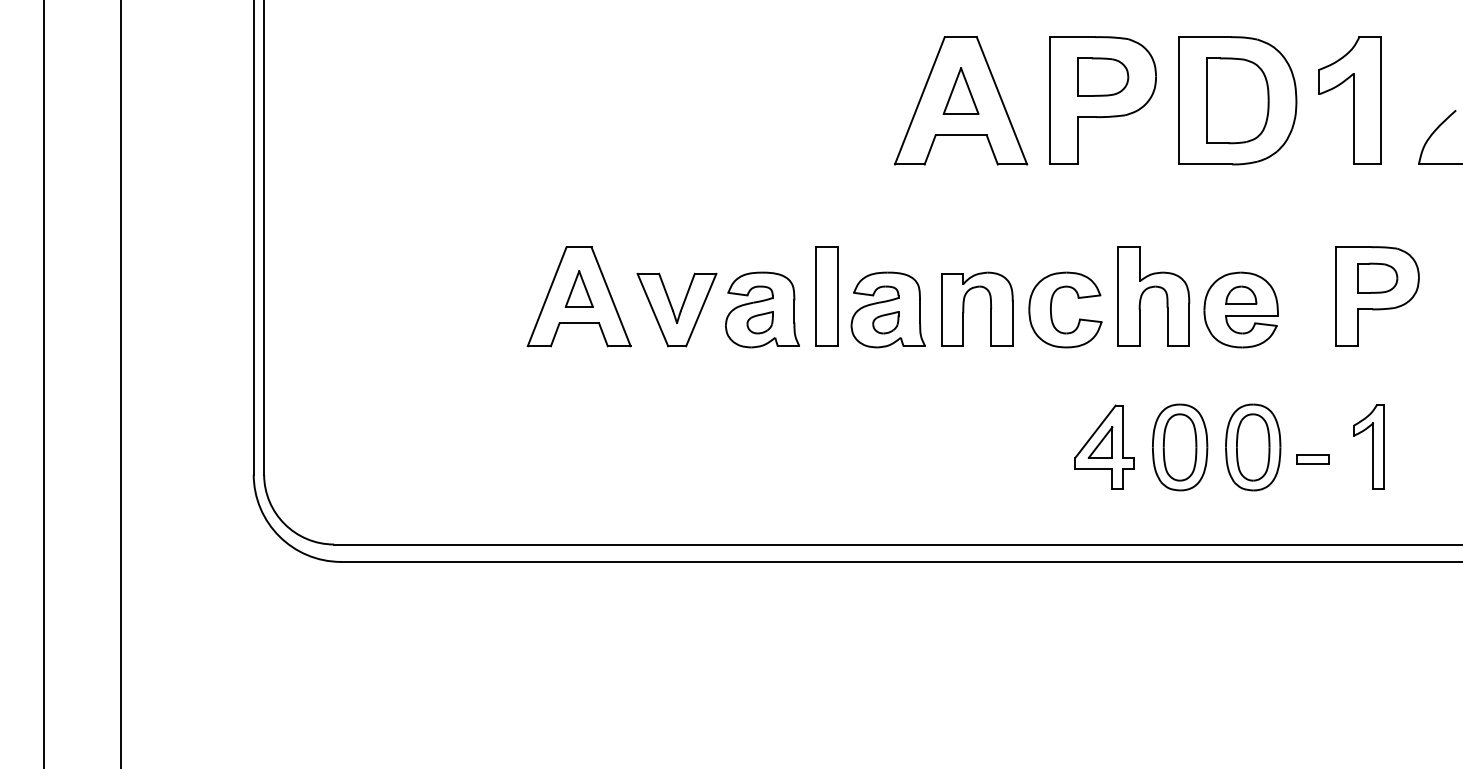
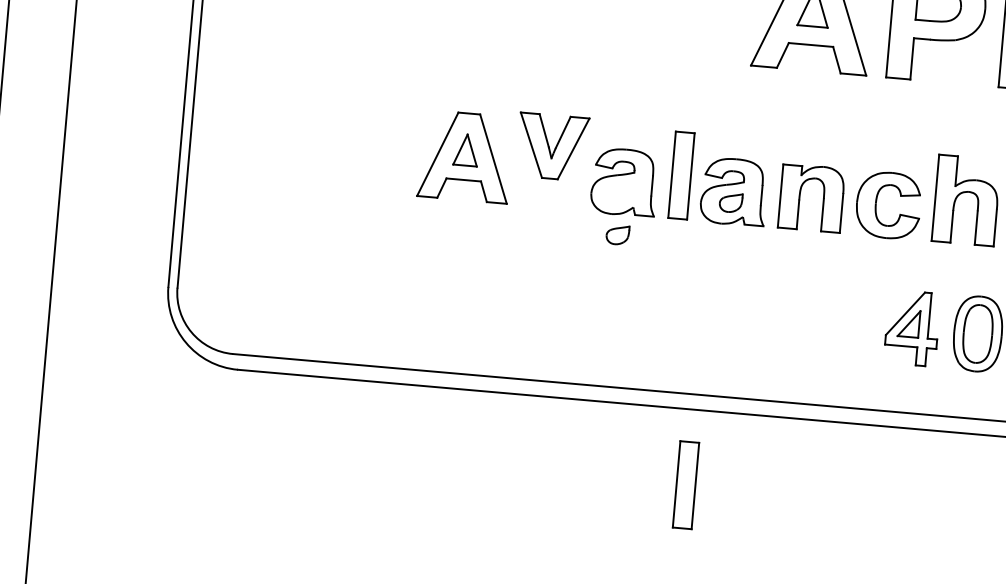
part: (676, 309) -> (552, 146), moved
part: (759, 322) -> (617, 234), moved
part: (862, 648) -> (685, 484), added

